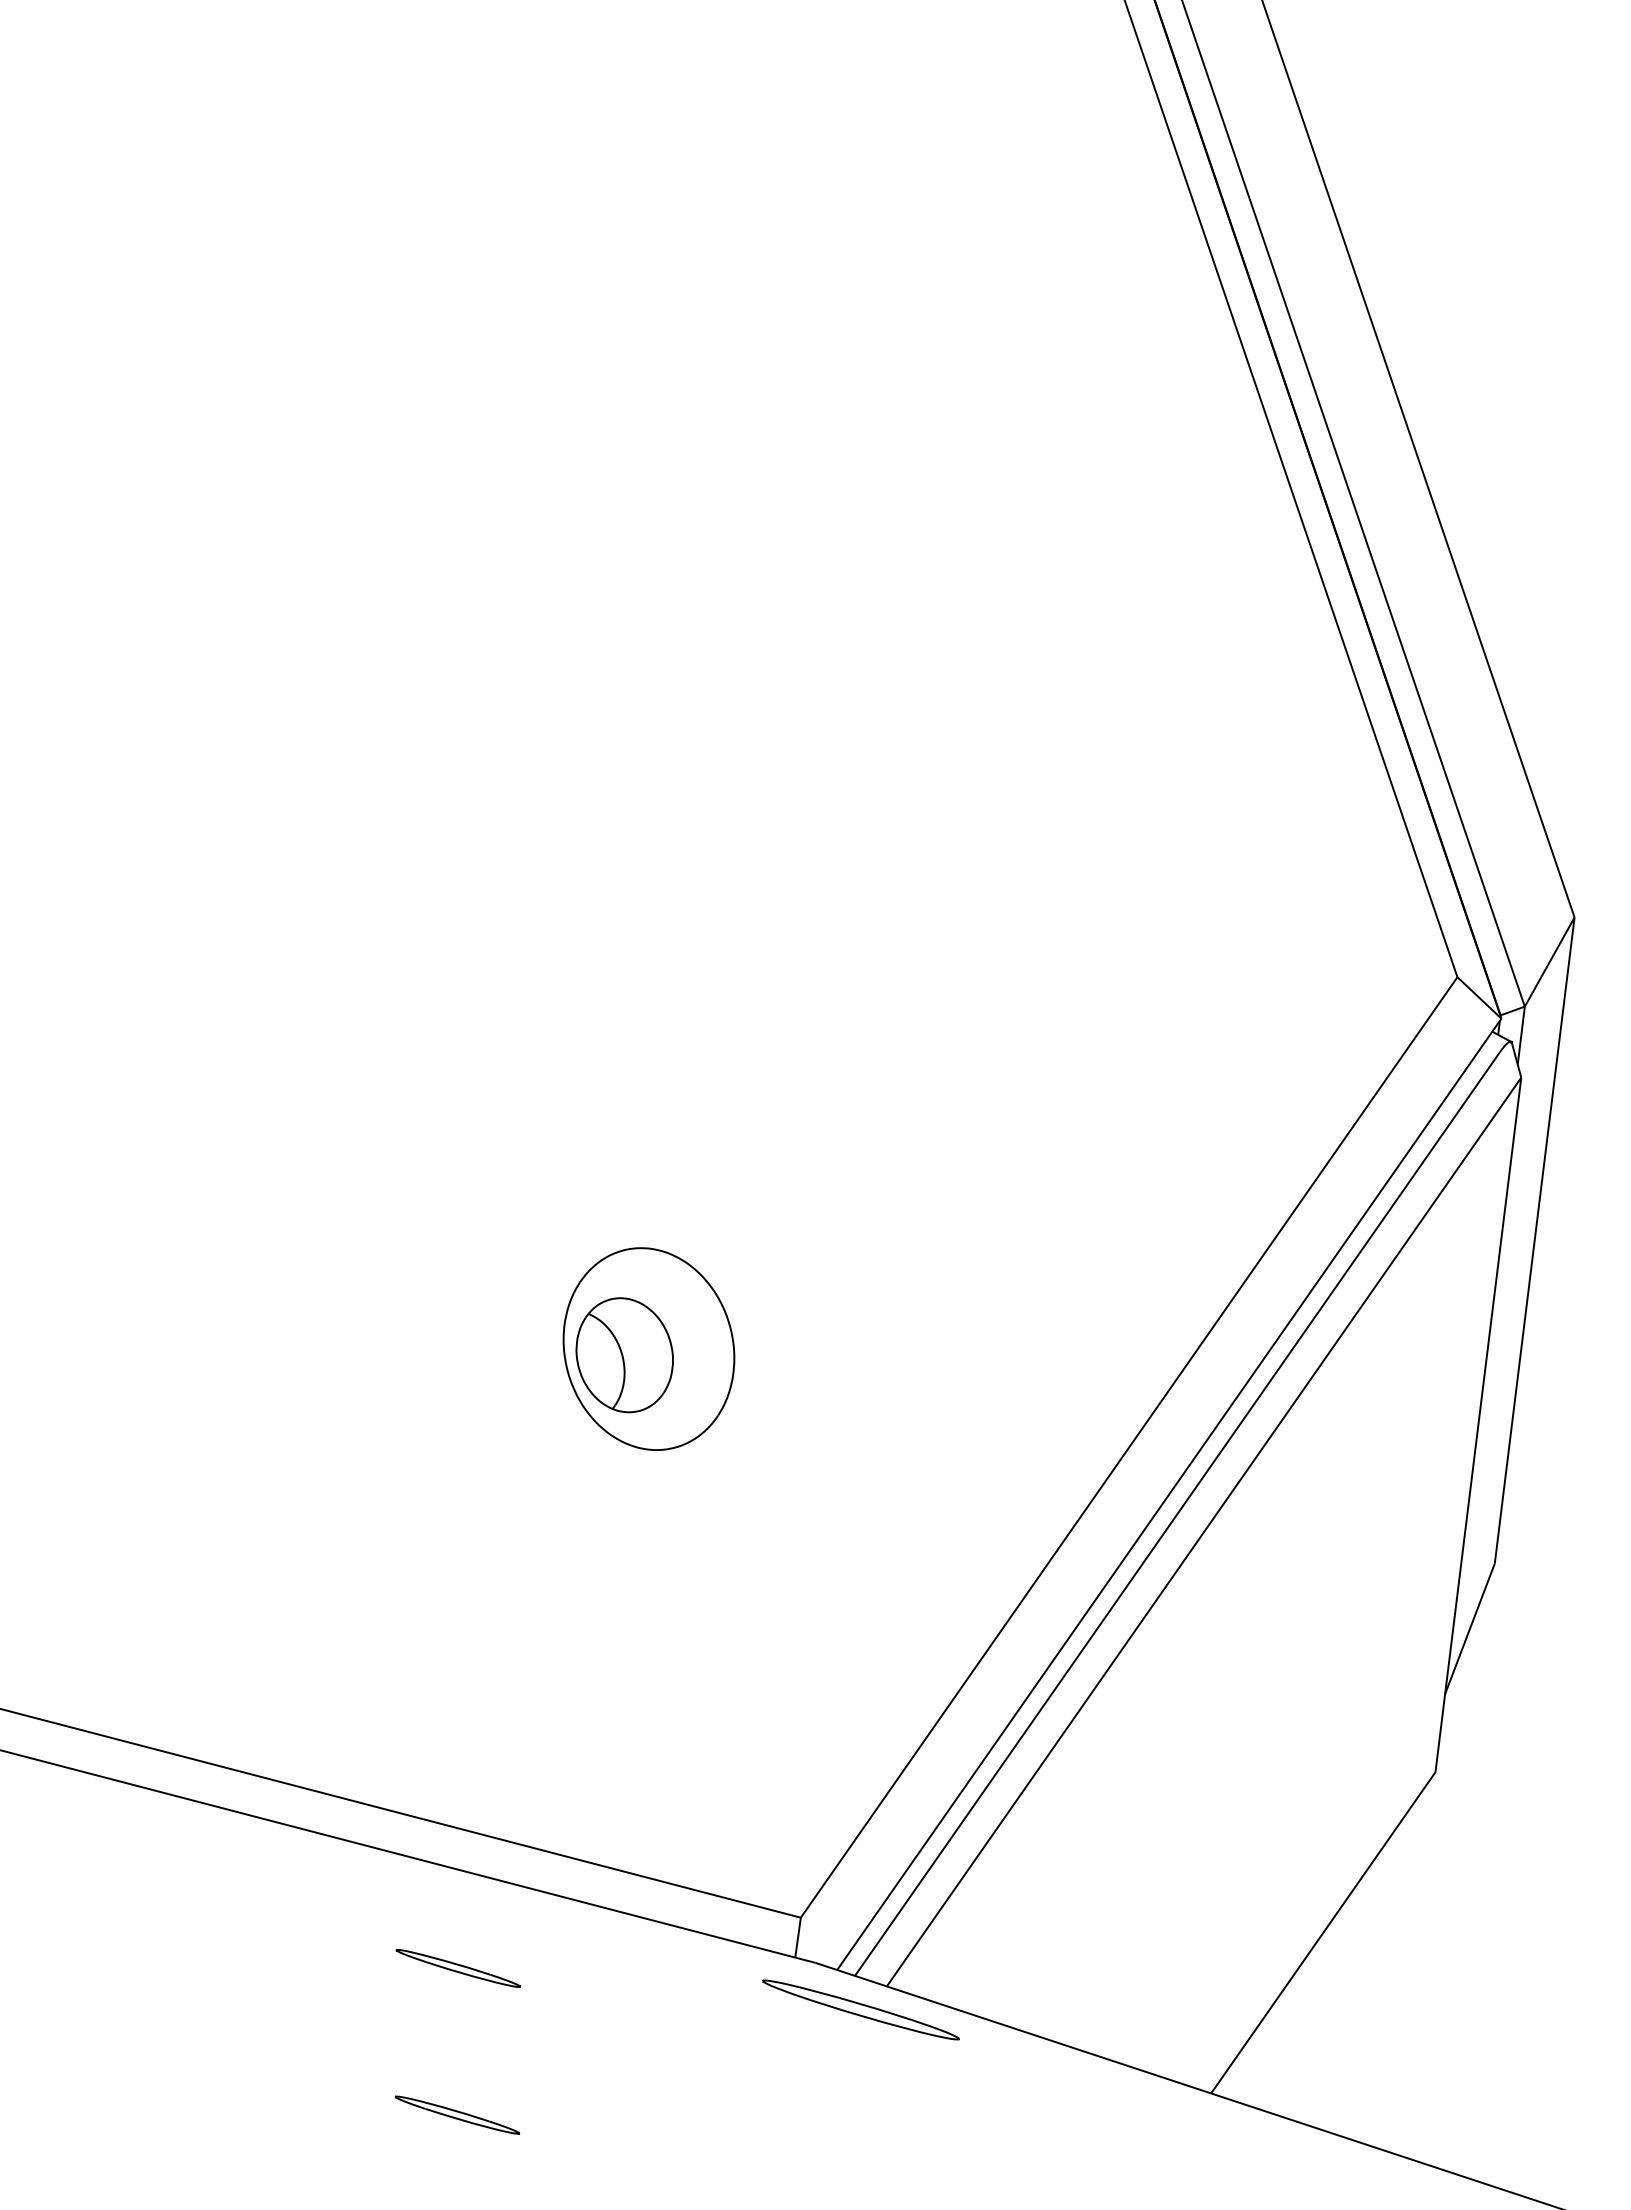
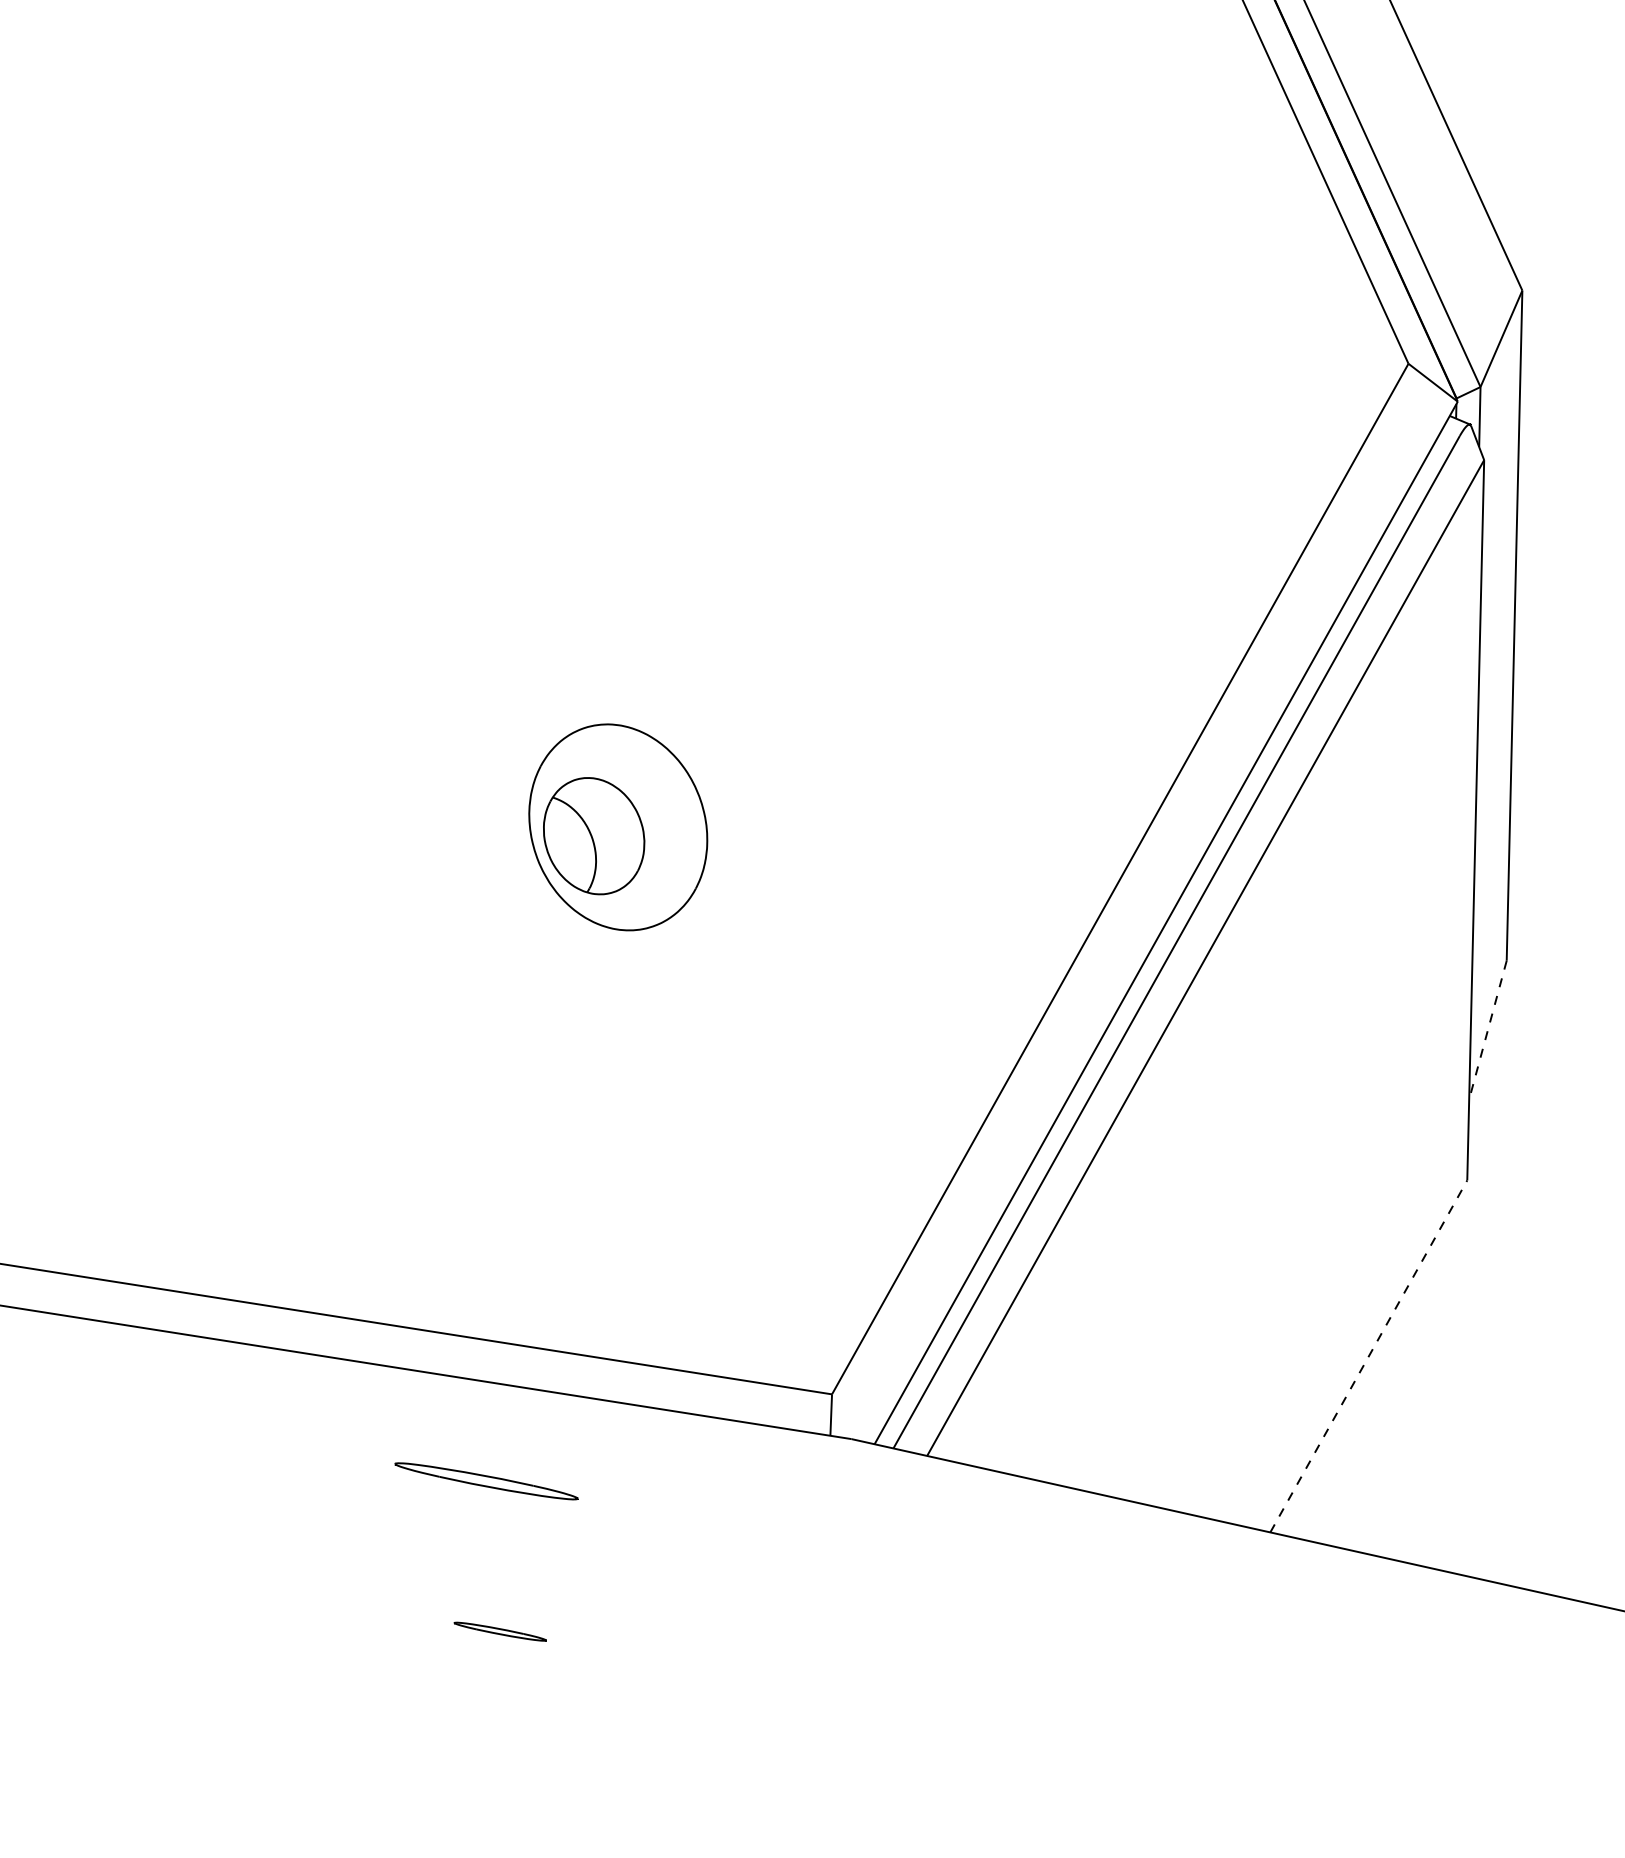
line: (1469, 1628) -> (1487, 1029), solid -> dashed
line: (1323, 1932) -> (1368, 1356), solid -> dashed
part: (457, 1968) -> (485, 1481), size x1.4
part: (860, 2009) -> (902, 1482), removed
part: (456, 2114) -> (499, 1631), size x0.7

